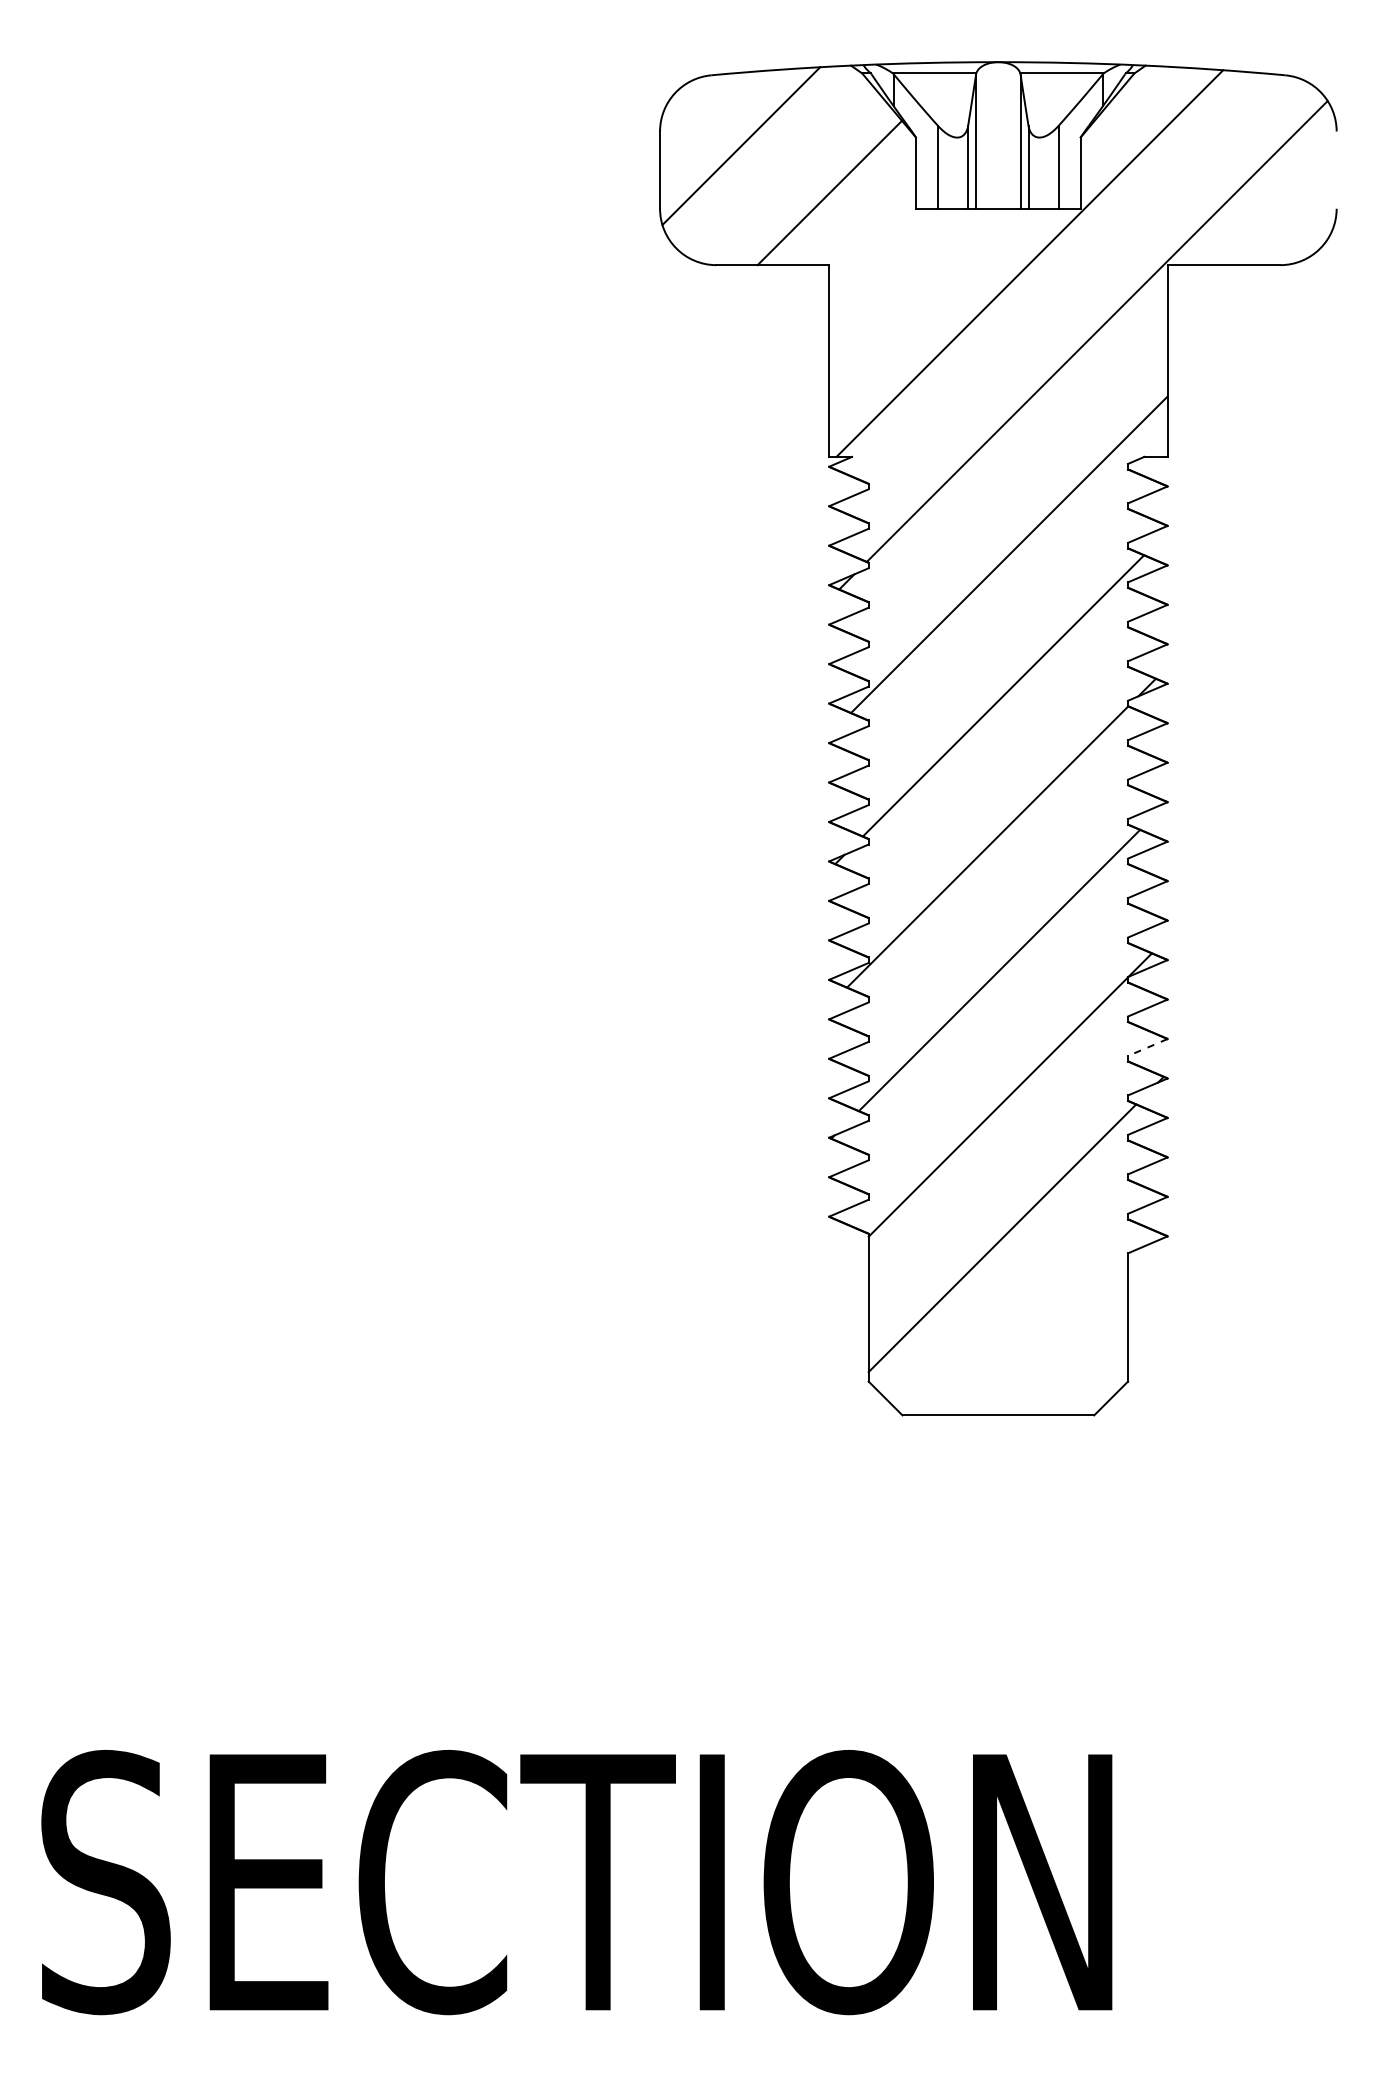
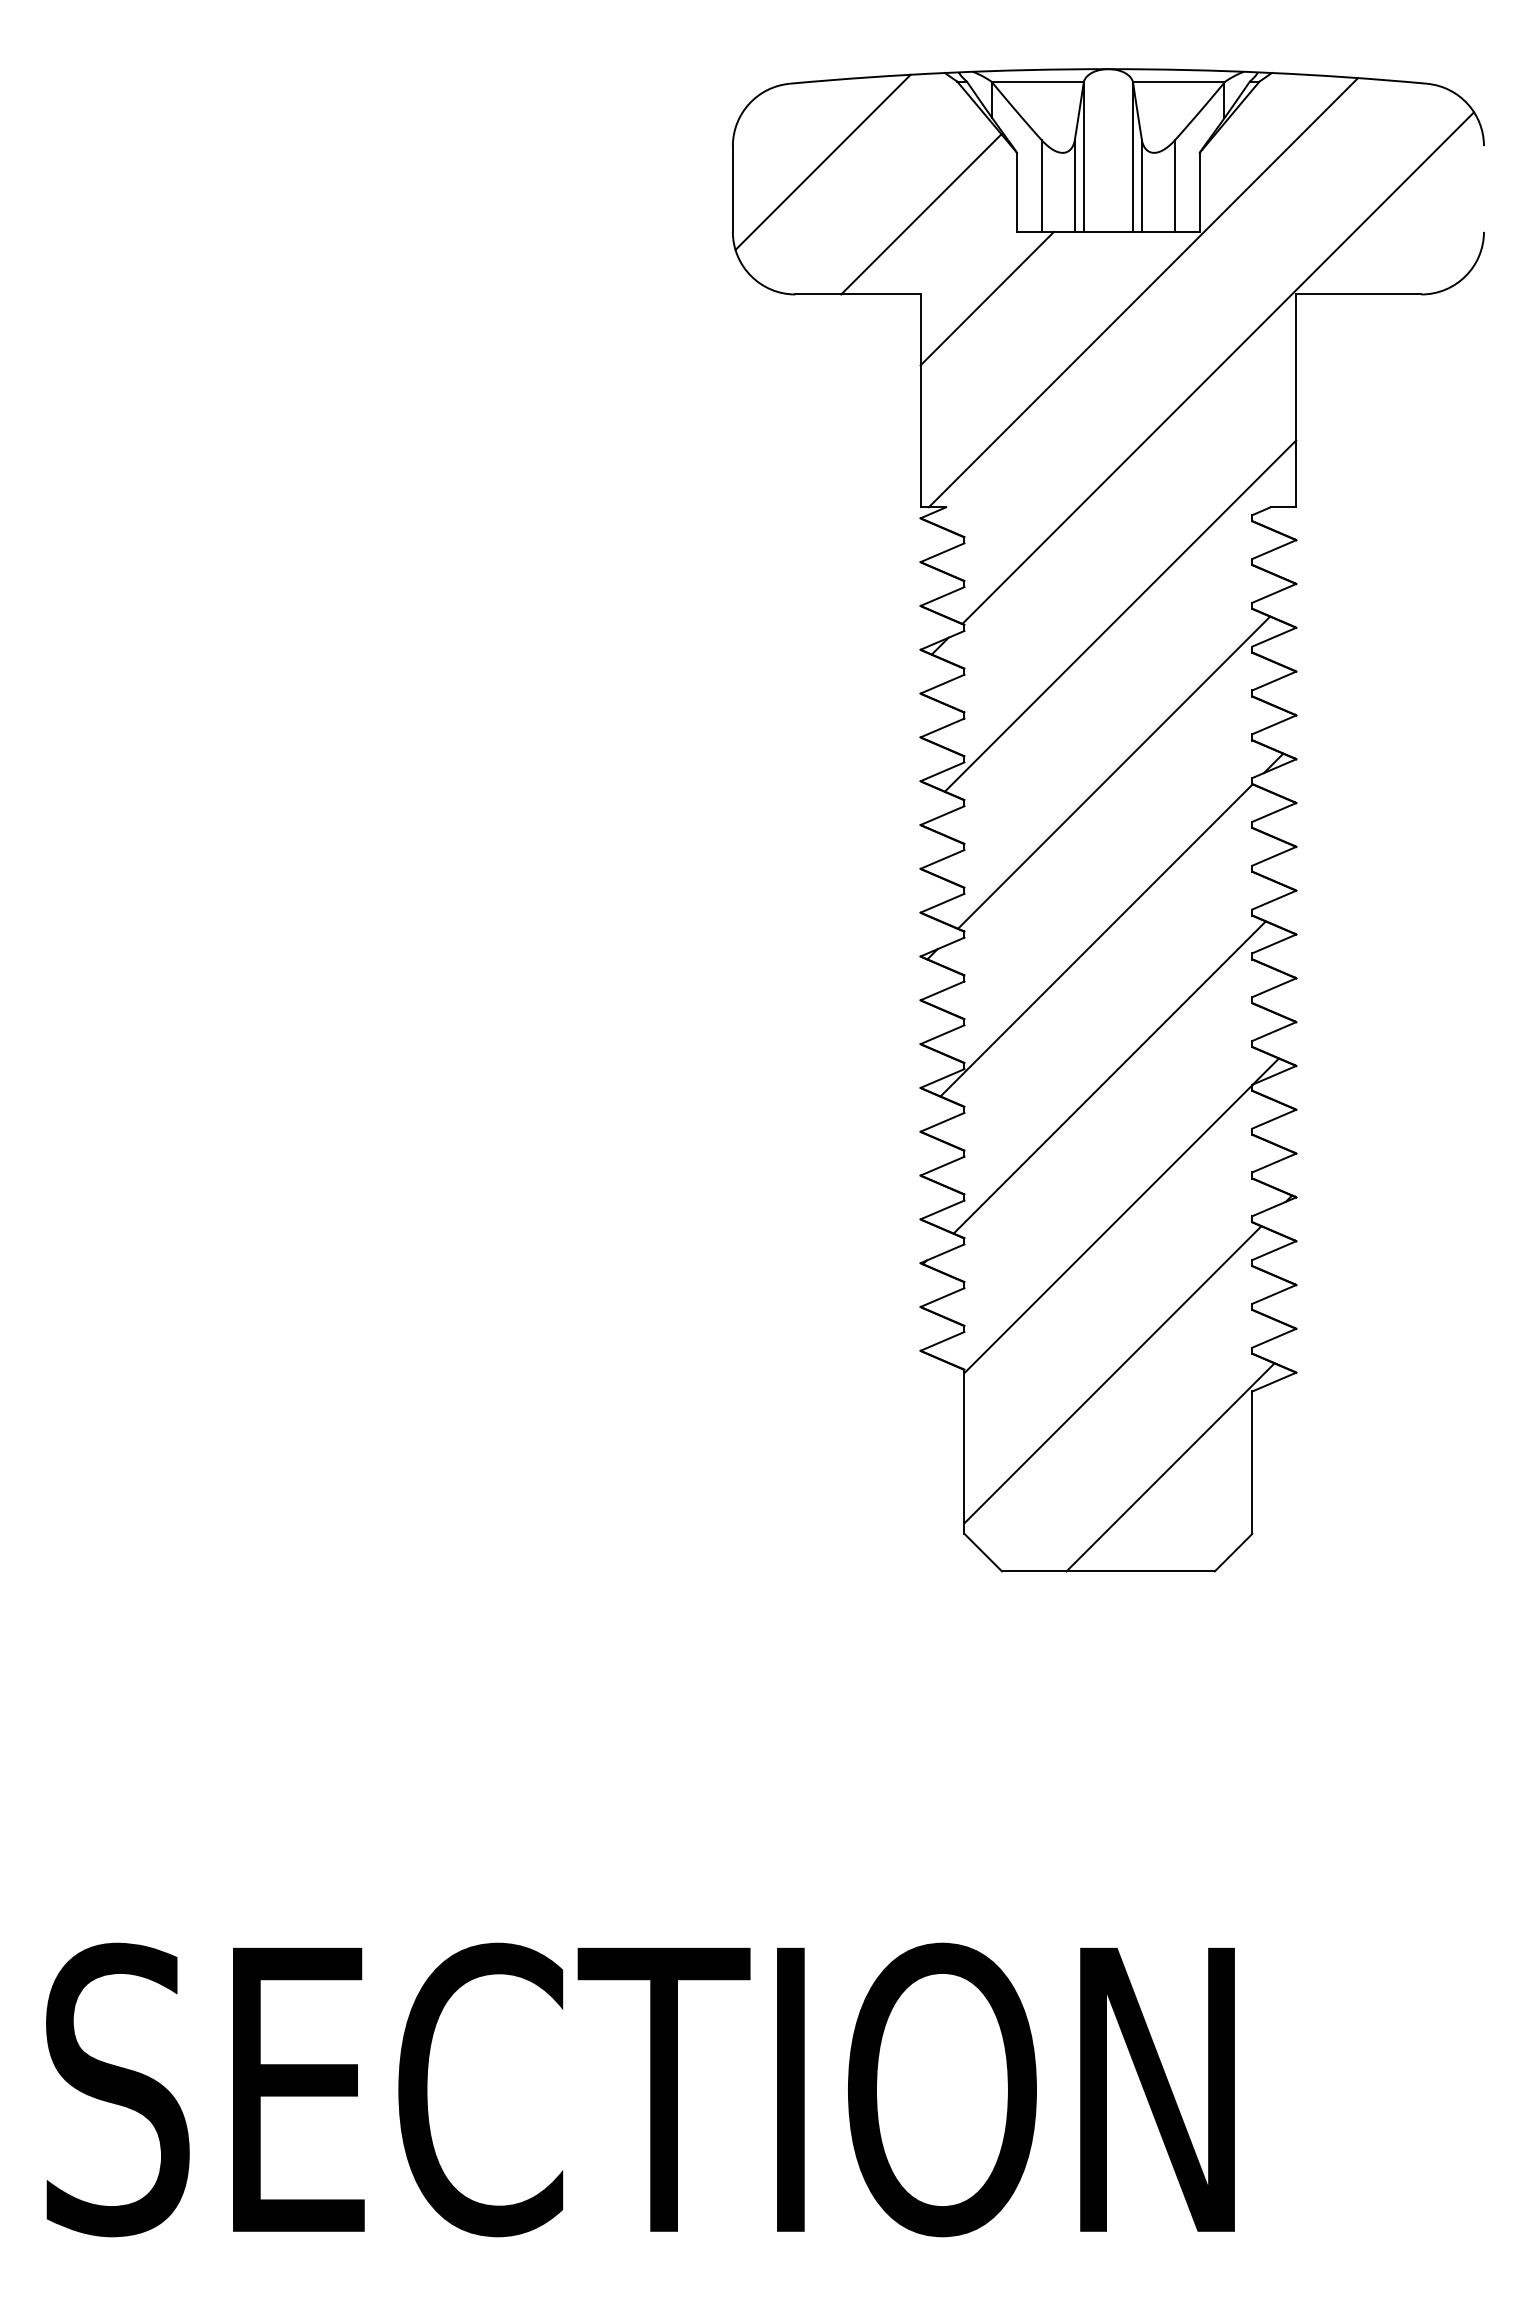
line: (889, 268) -> (987, 298), added
line: (1147, 1047) -> (1274, 1163), dashed -> solid
line: (1054, 1321) -> (1170, 1467), added

